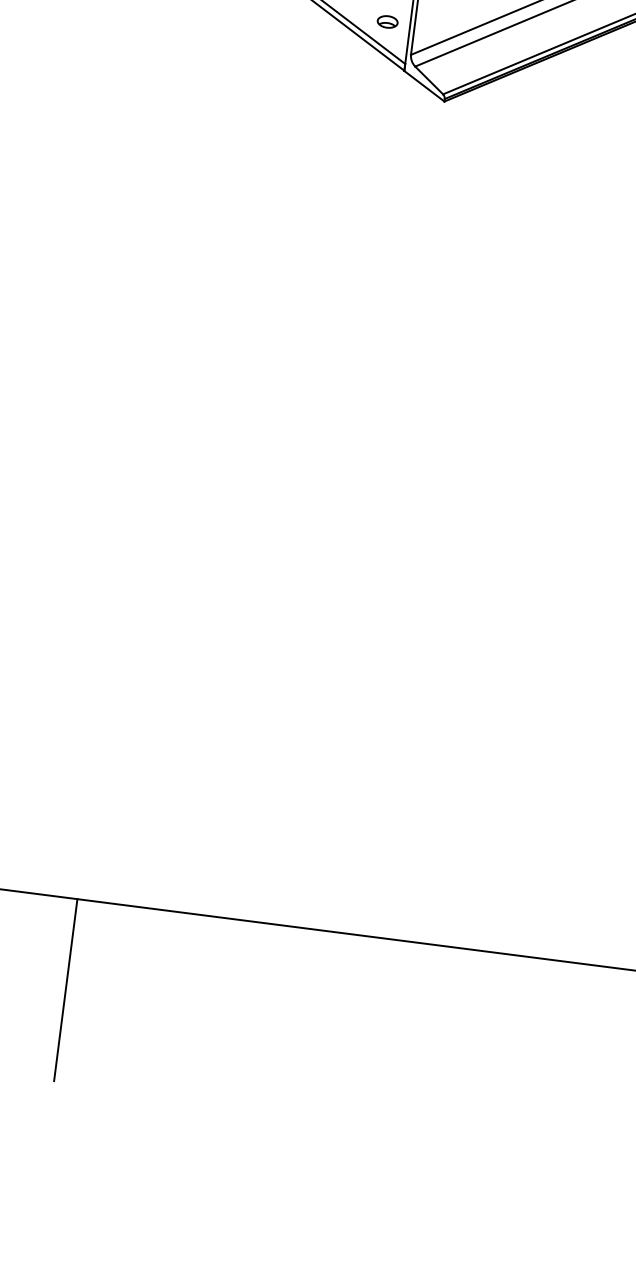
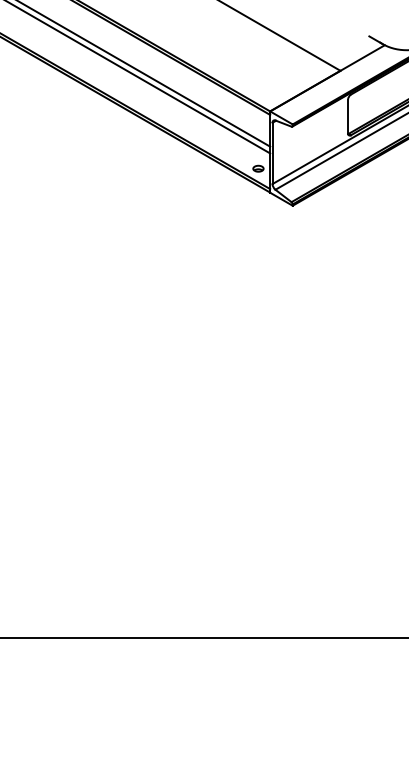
line: (66, 988) -> (157, 684), removed

